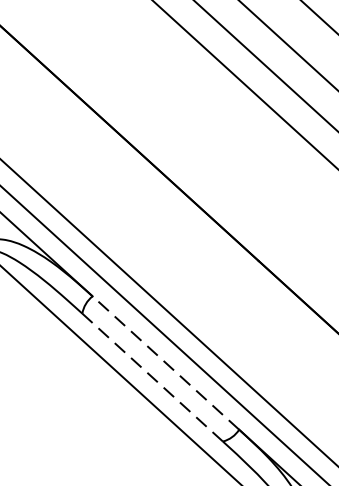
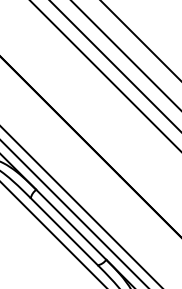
line: (164, 362) -> (70, 224), dashed -> solid
line: (152, 377) -> (64, 231), dashed -> solid

